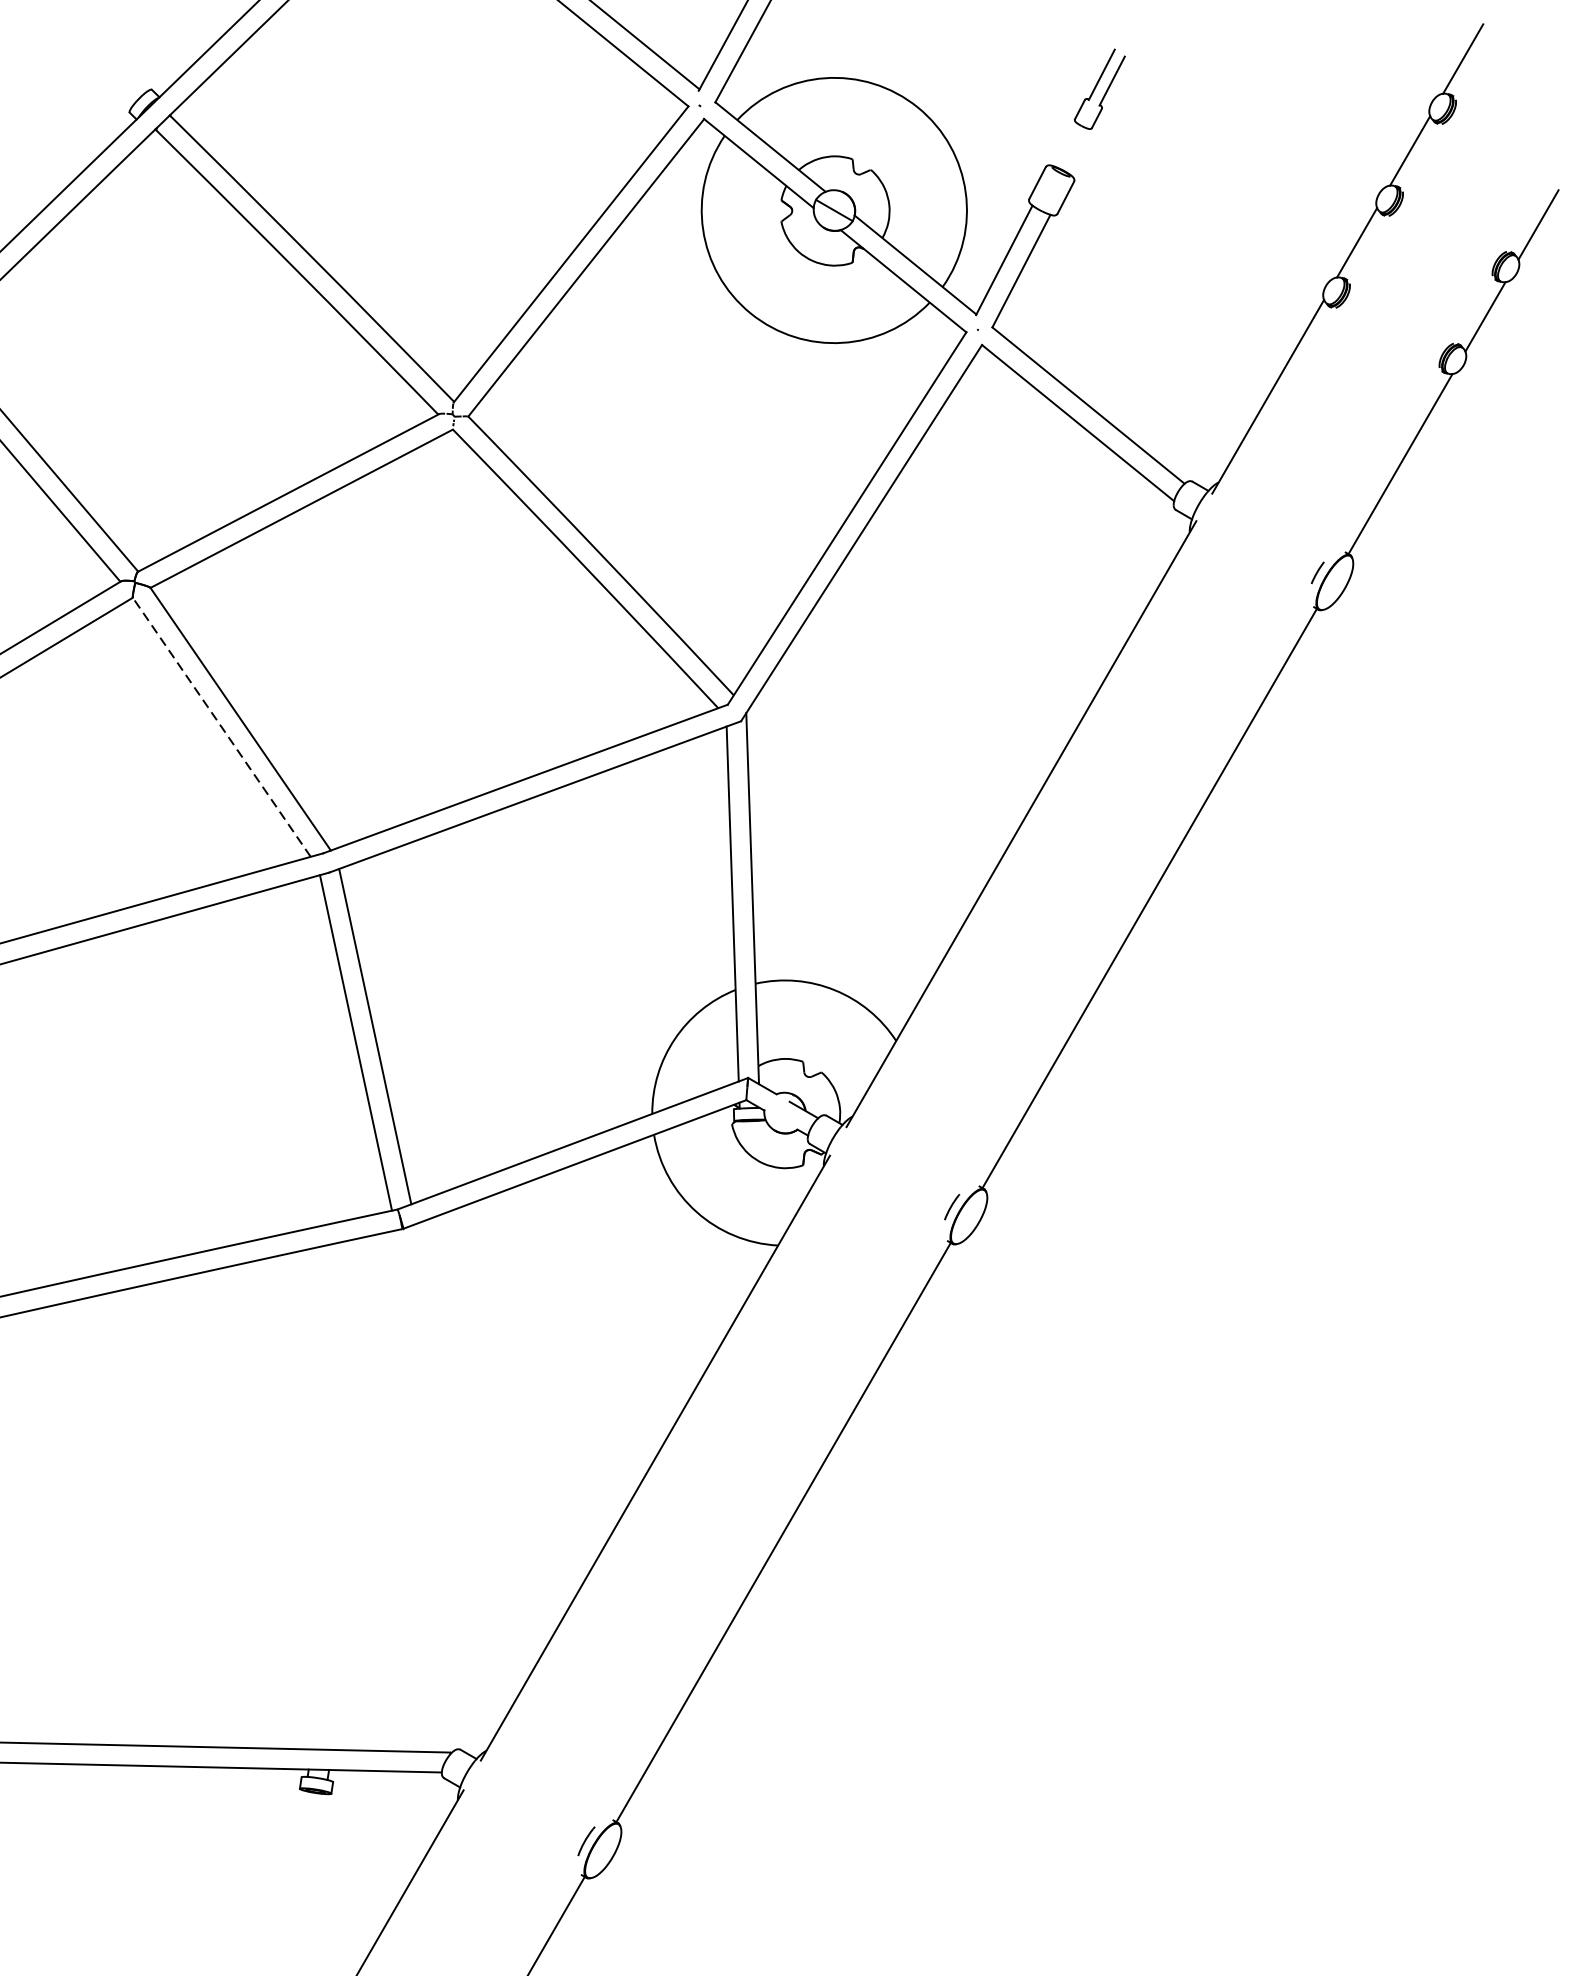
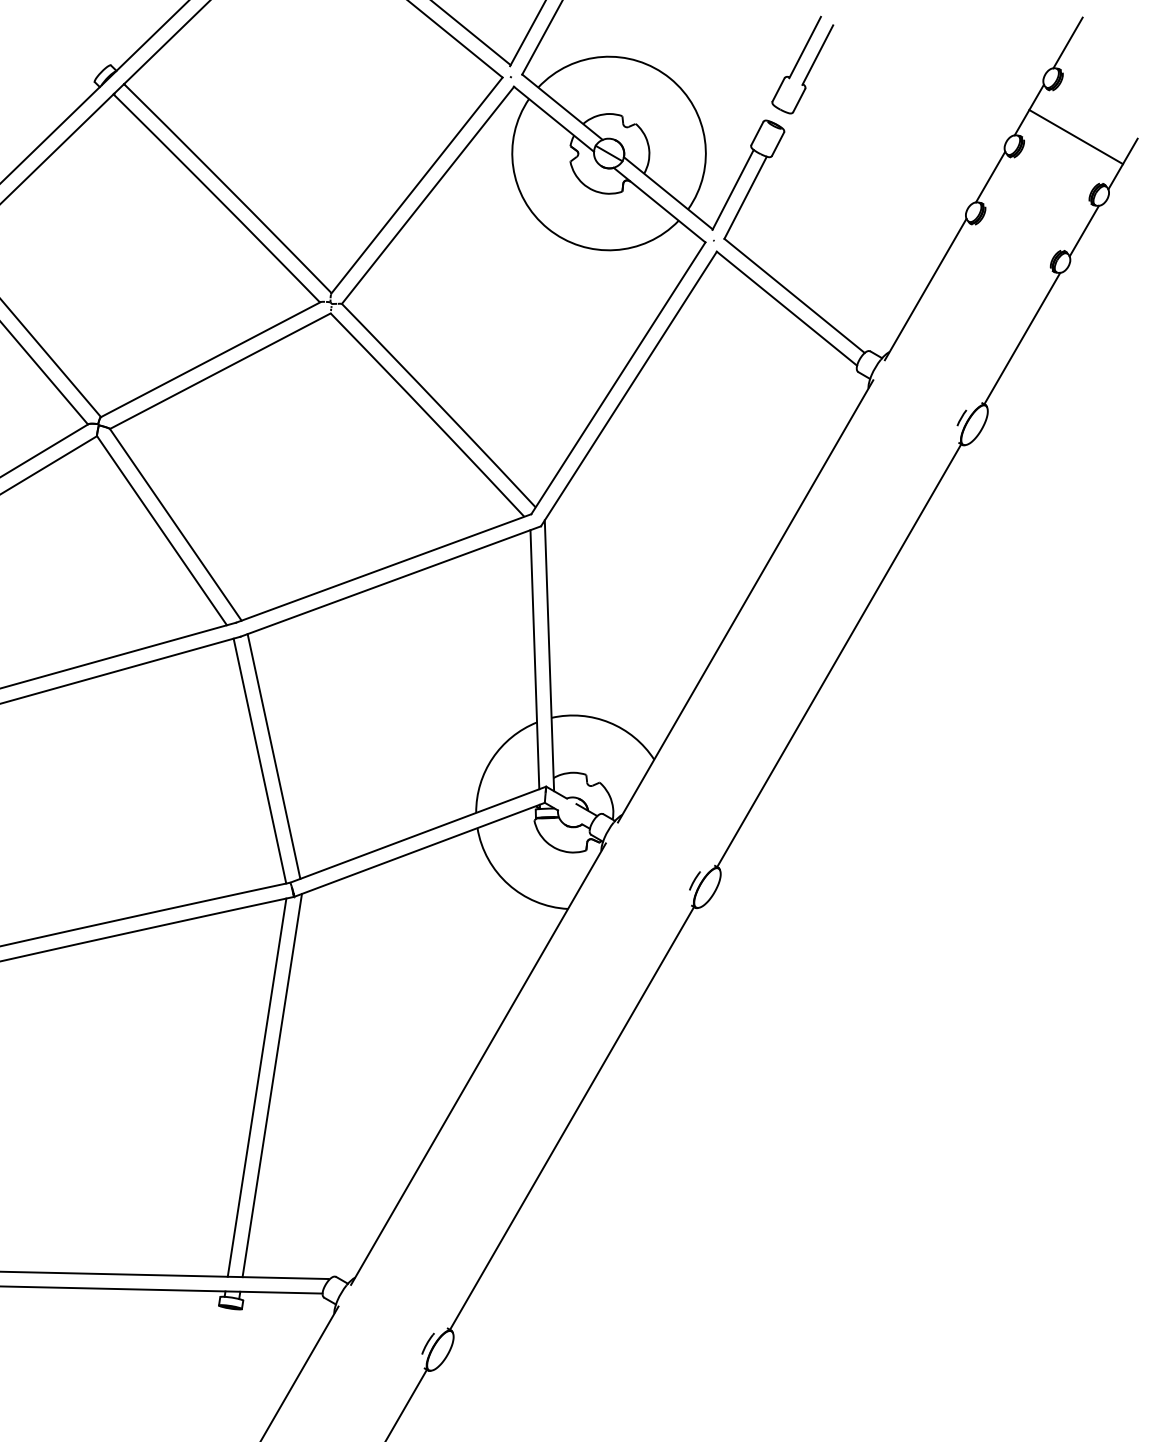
part: (1099, 88) -> (802, 64), size x1.67
line: (1474, 188) -> (1076, 137), added
line: (222, 726) -> (162, 530), dashed -> solid
line: (371, 1487) -> (271, 1085), added
line: (351, 1490) -> (256, 1087), added

